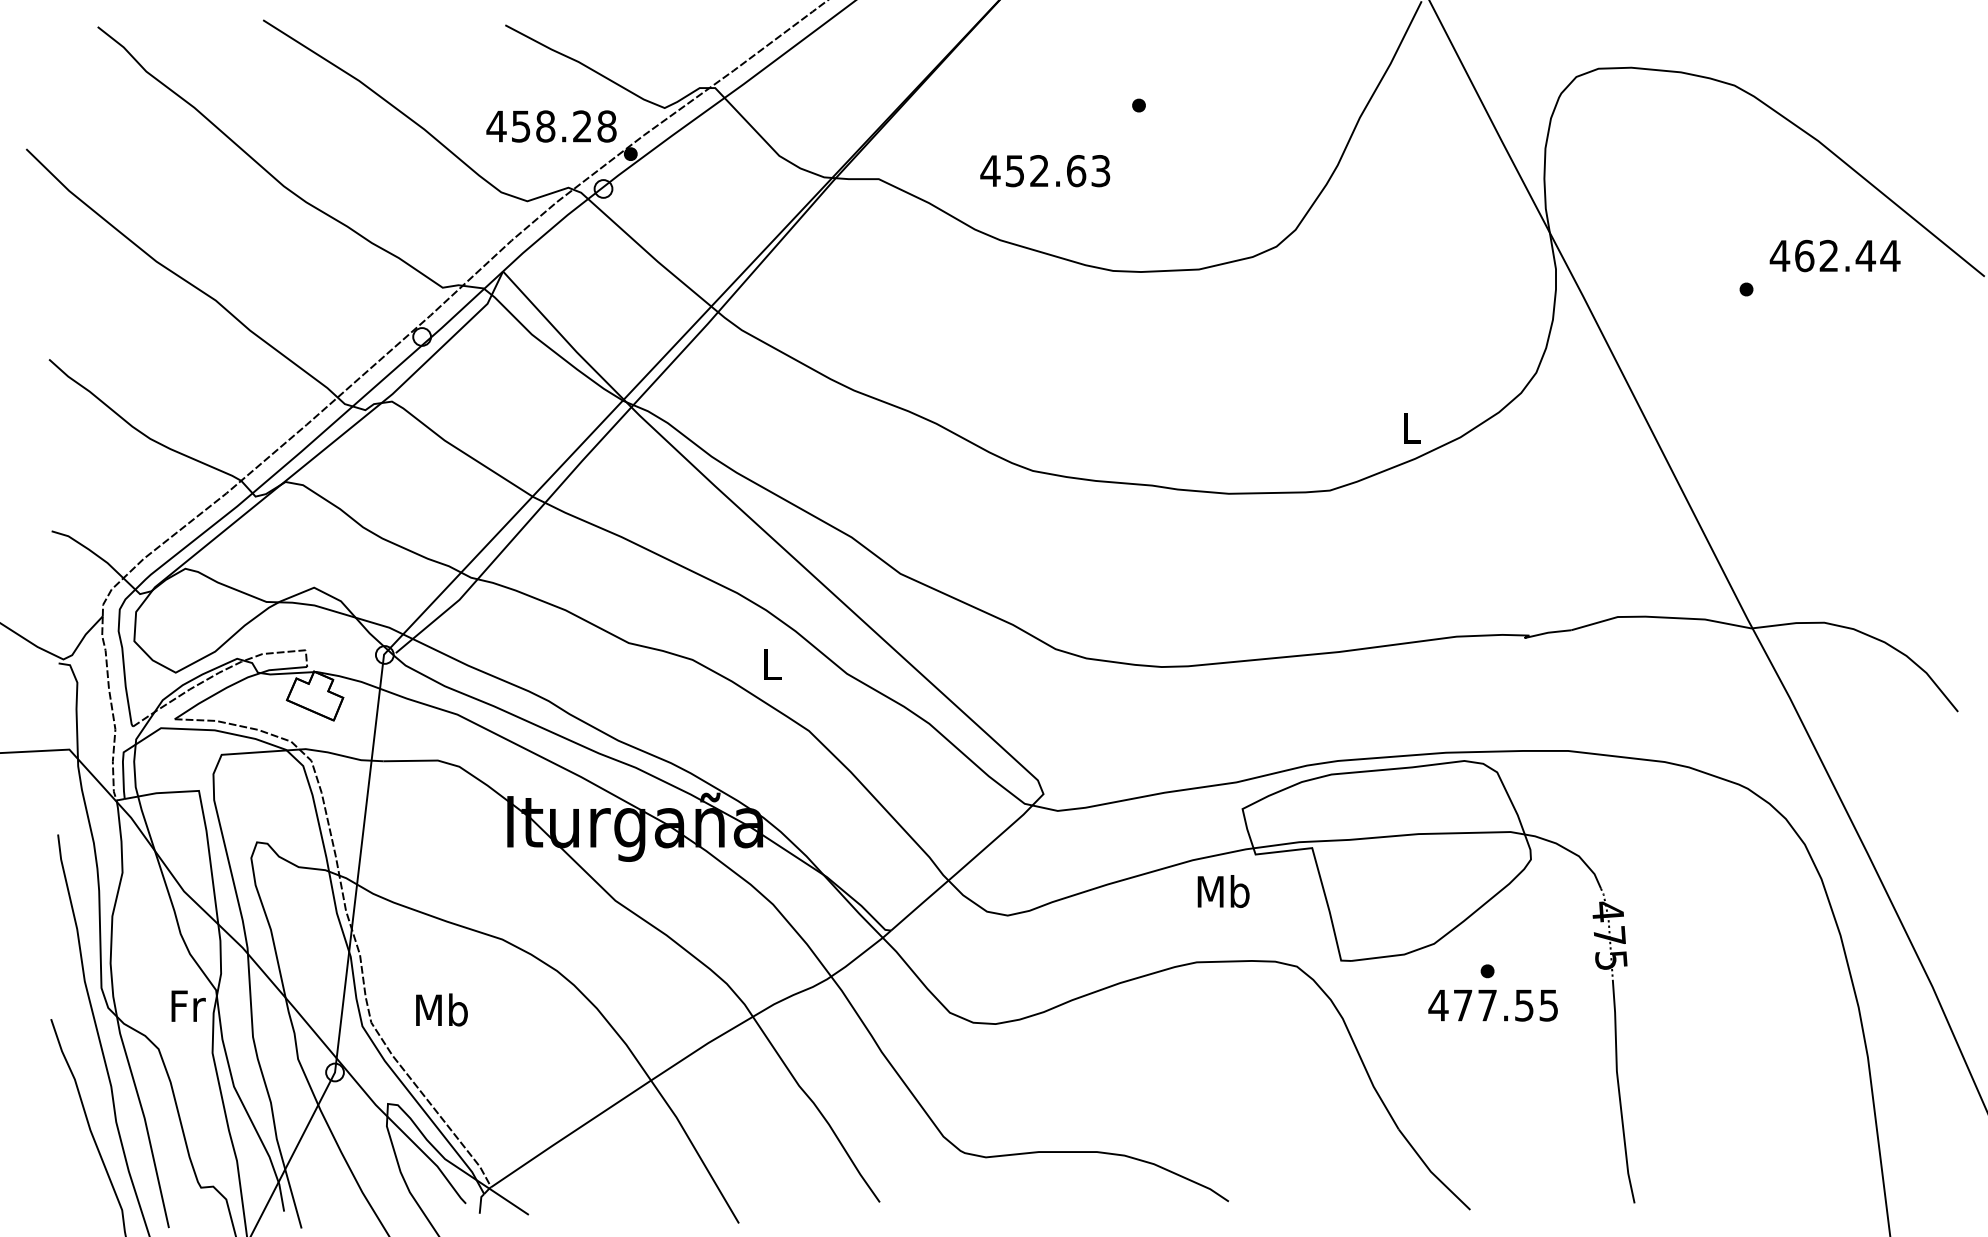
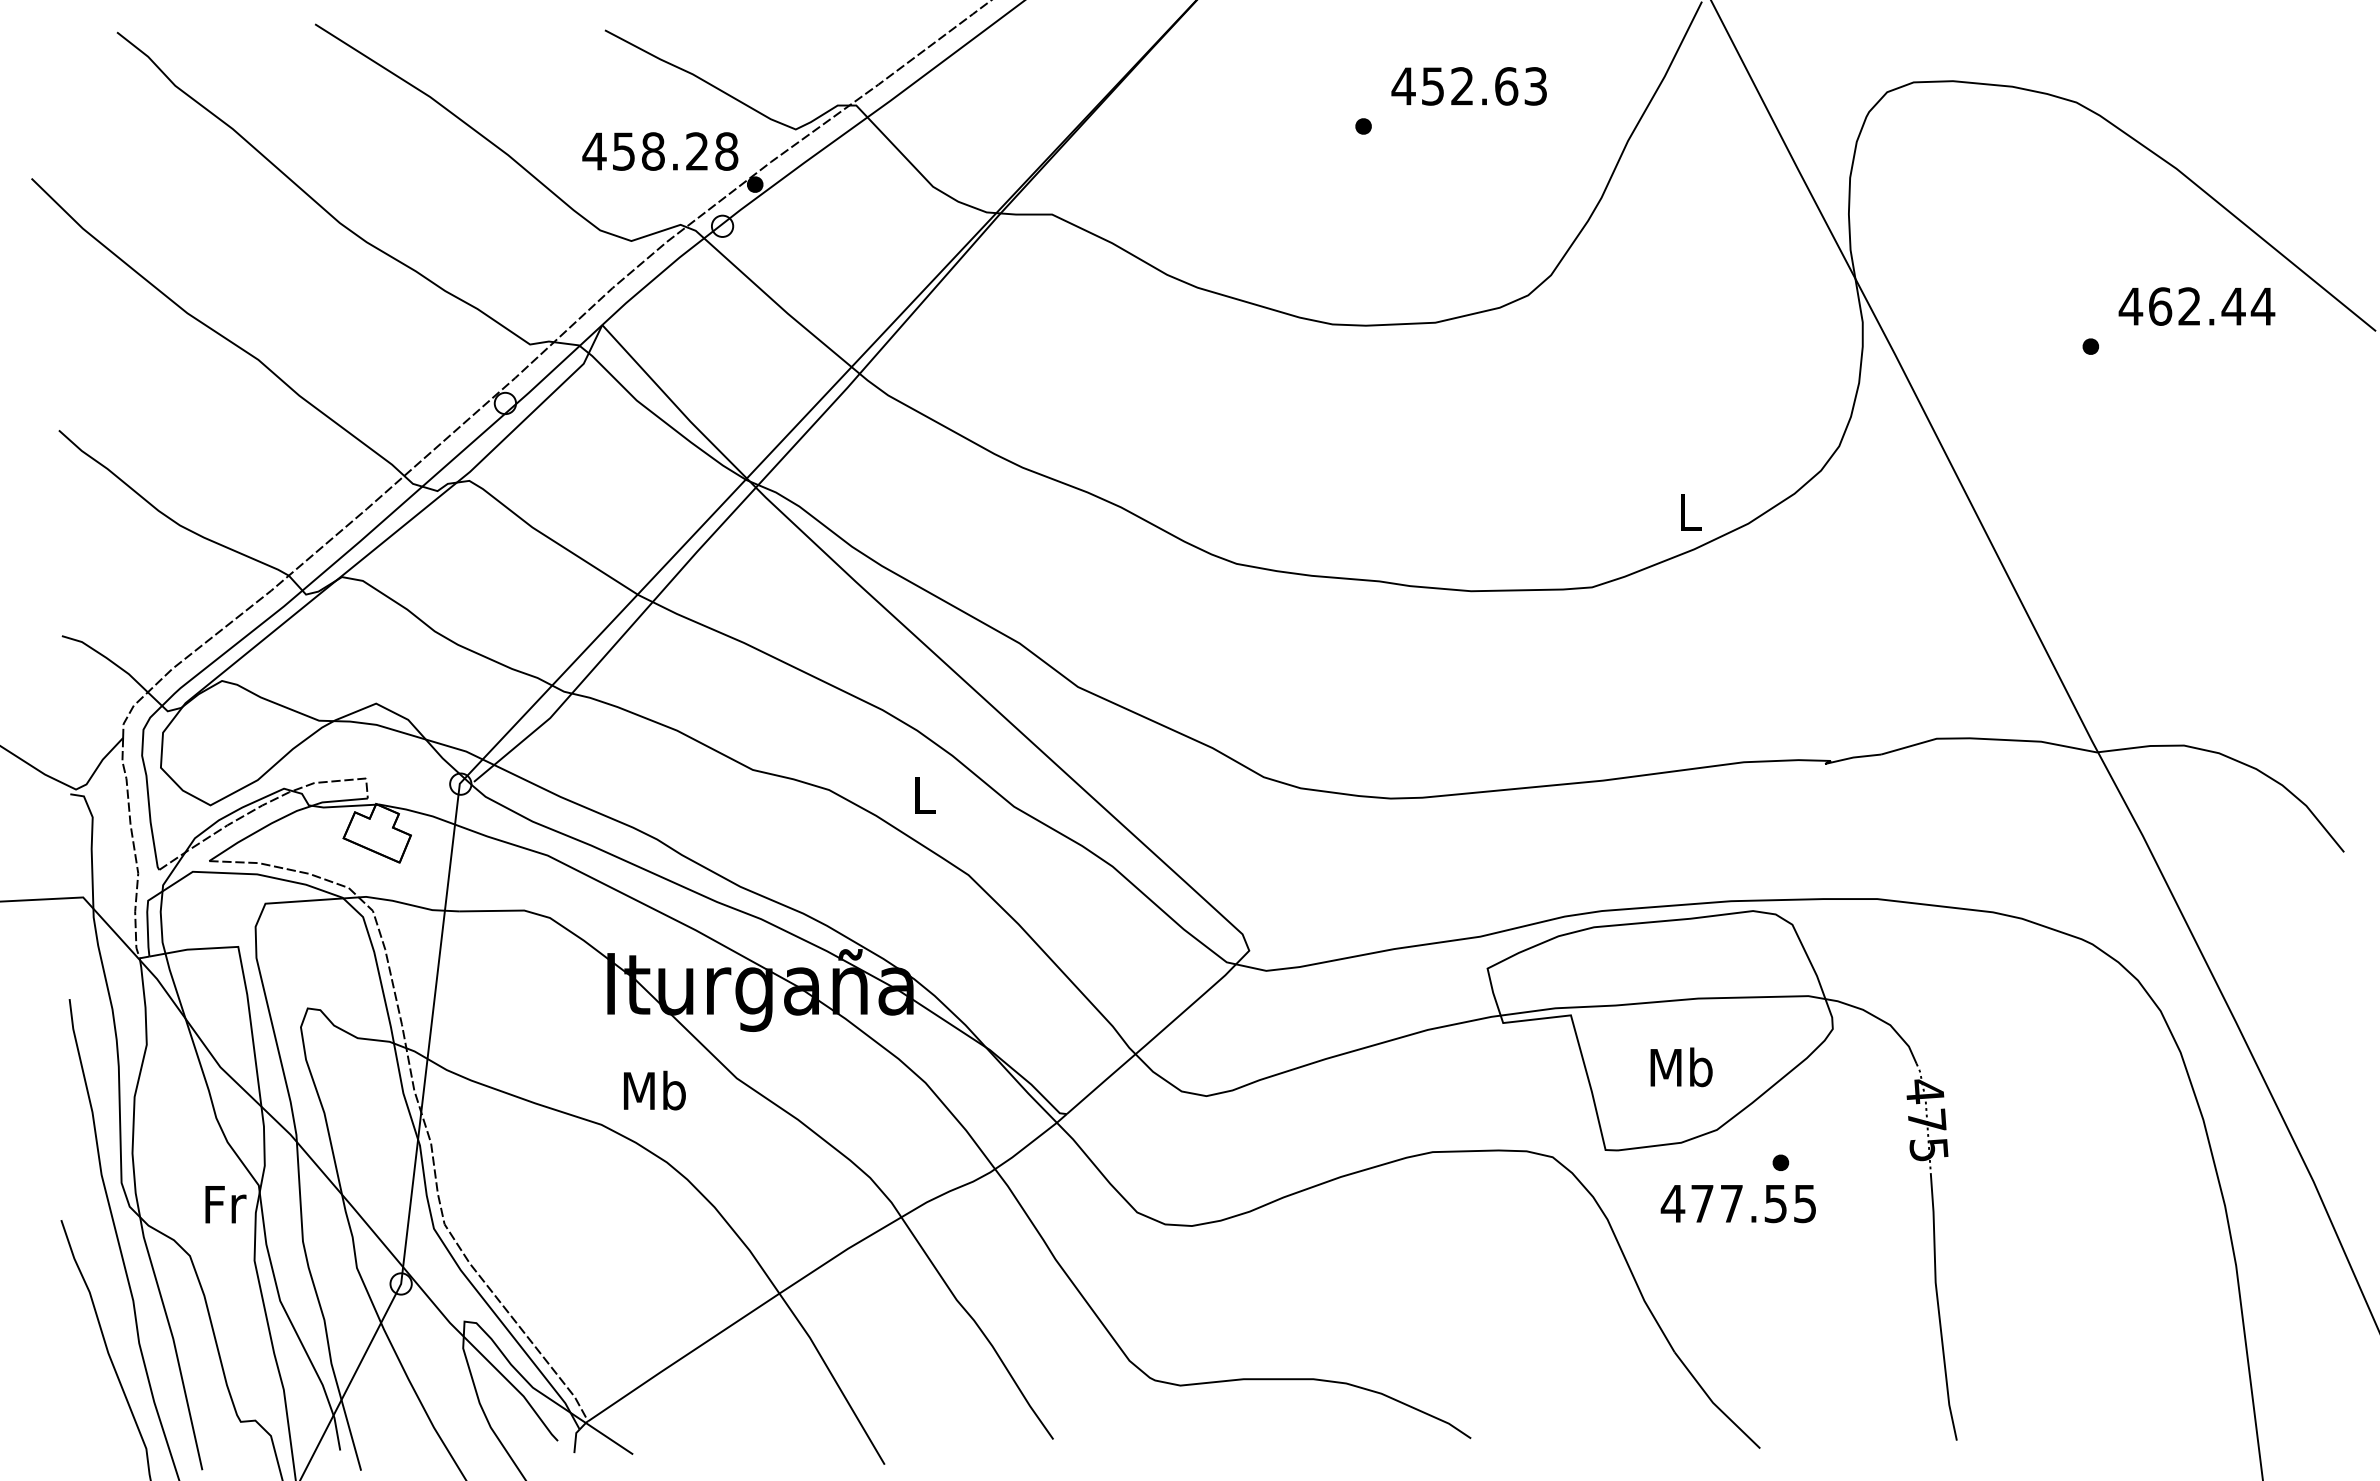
text: (1045, 171) -> (1469, 86), moved
text: (1223, 891) -> (1681, 1067), moved
text: (1492, 1005) -> (1737, 1203), moved
text: (441, 1009) -> (654, 1090), moved

